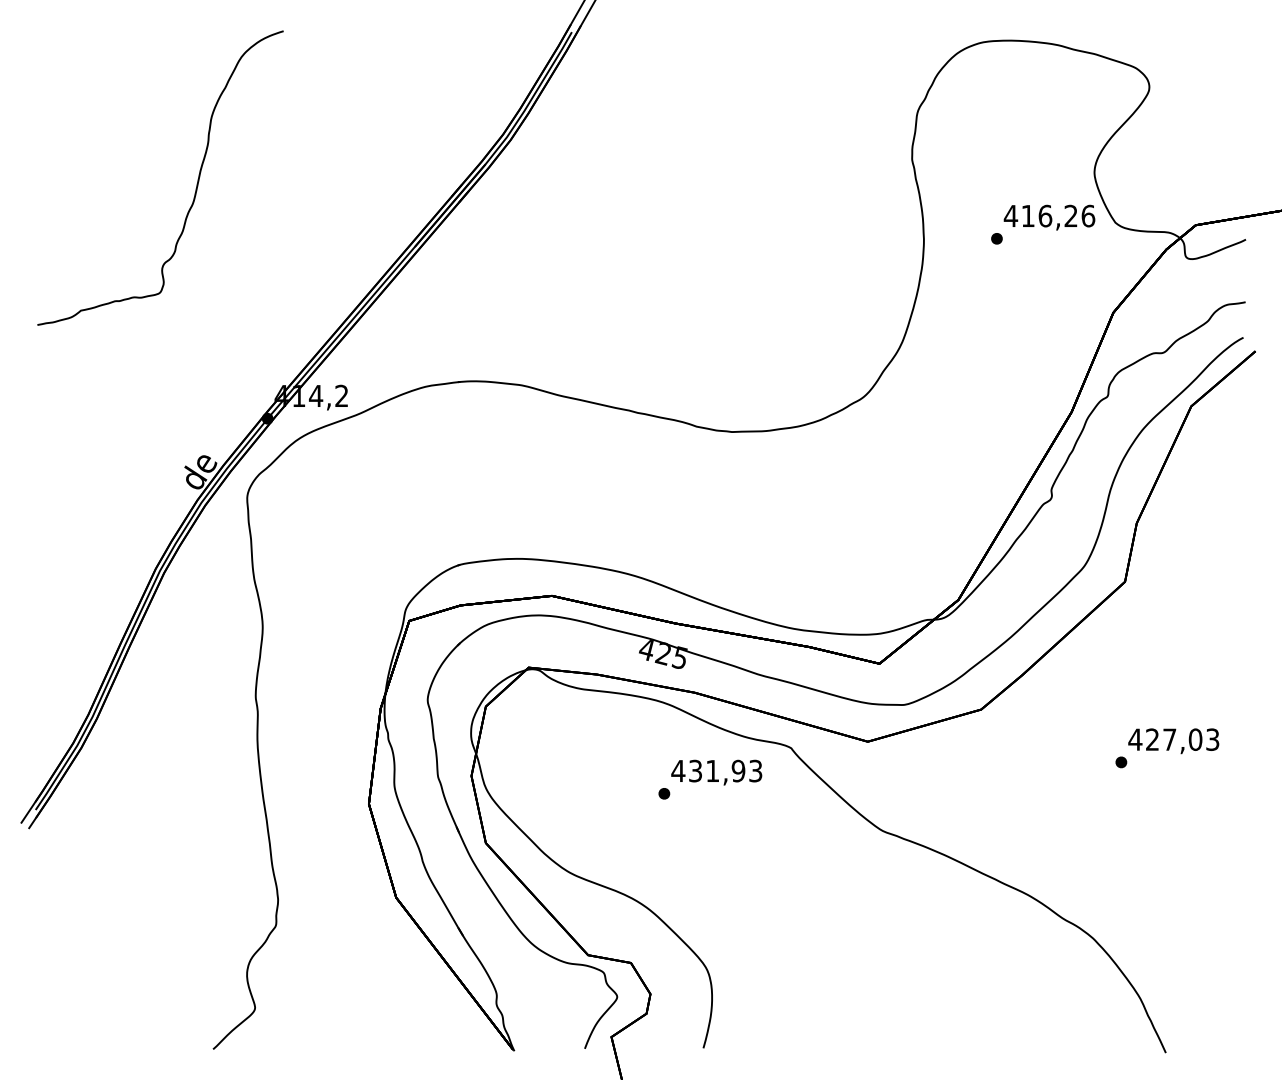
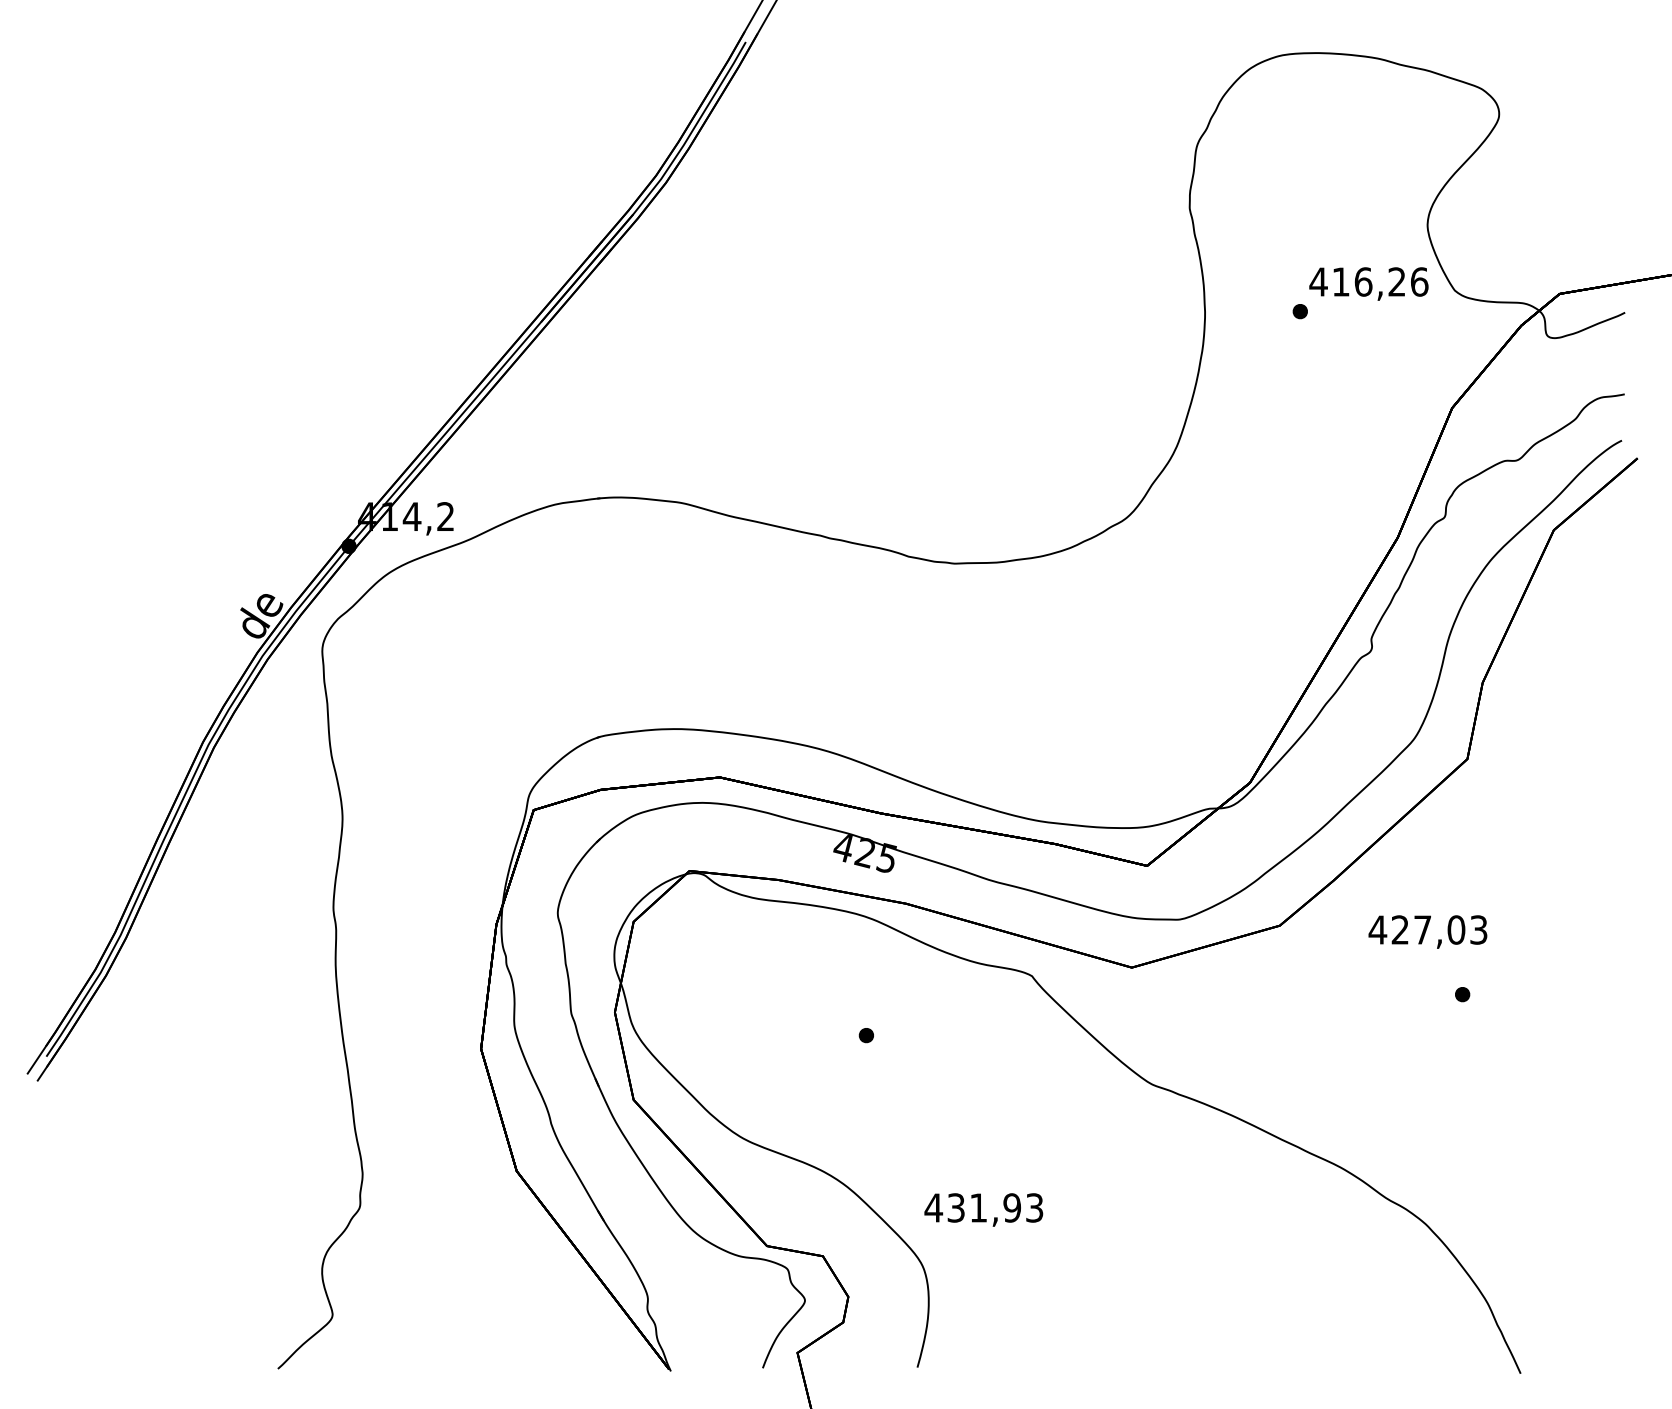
curve: (196, 184) -> (256, 240), removed
text: (1173, 740) -> (1427, 931), moved
text: (716, 772) -> (983, 1209), moved

